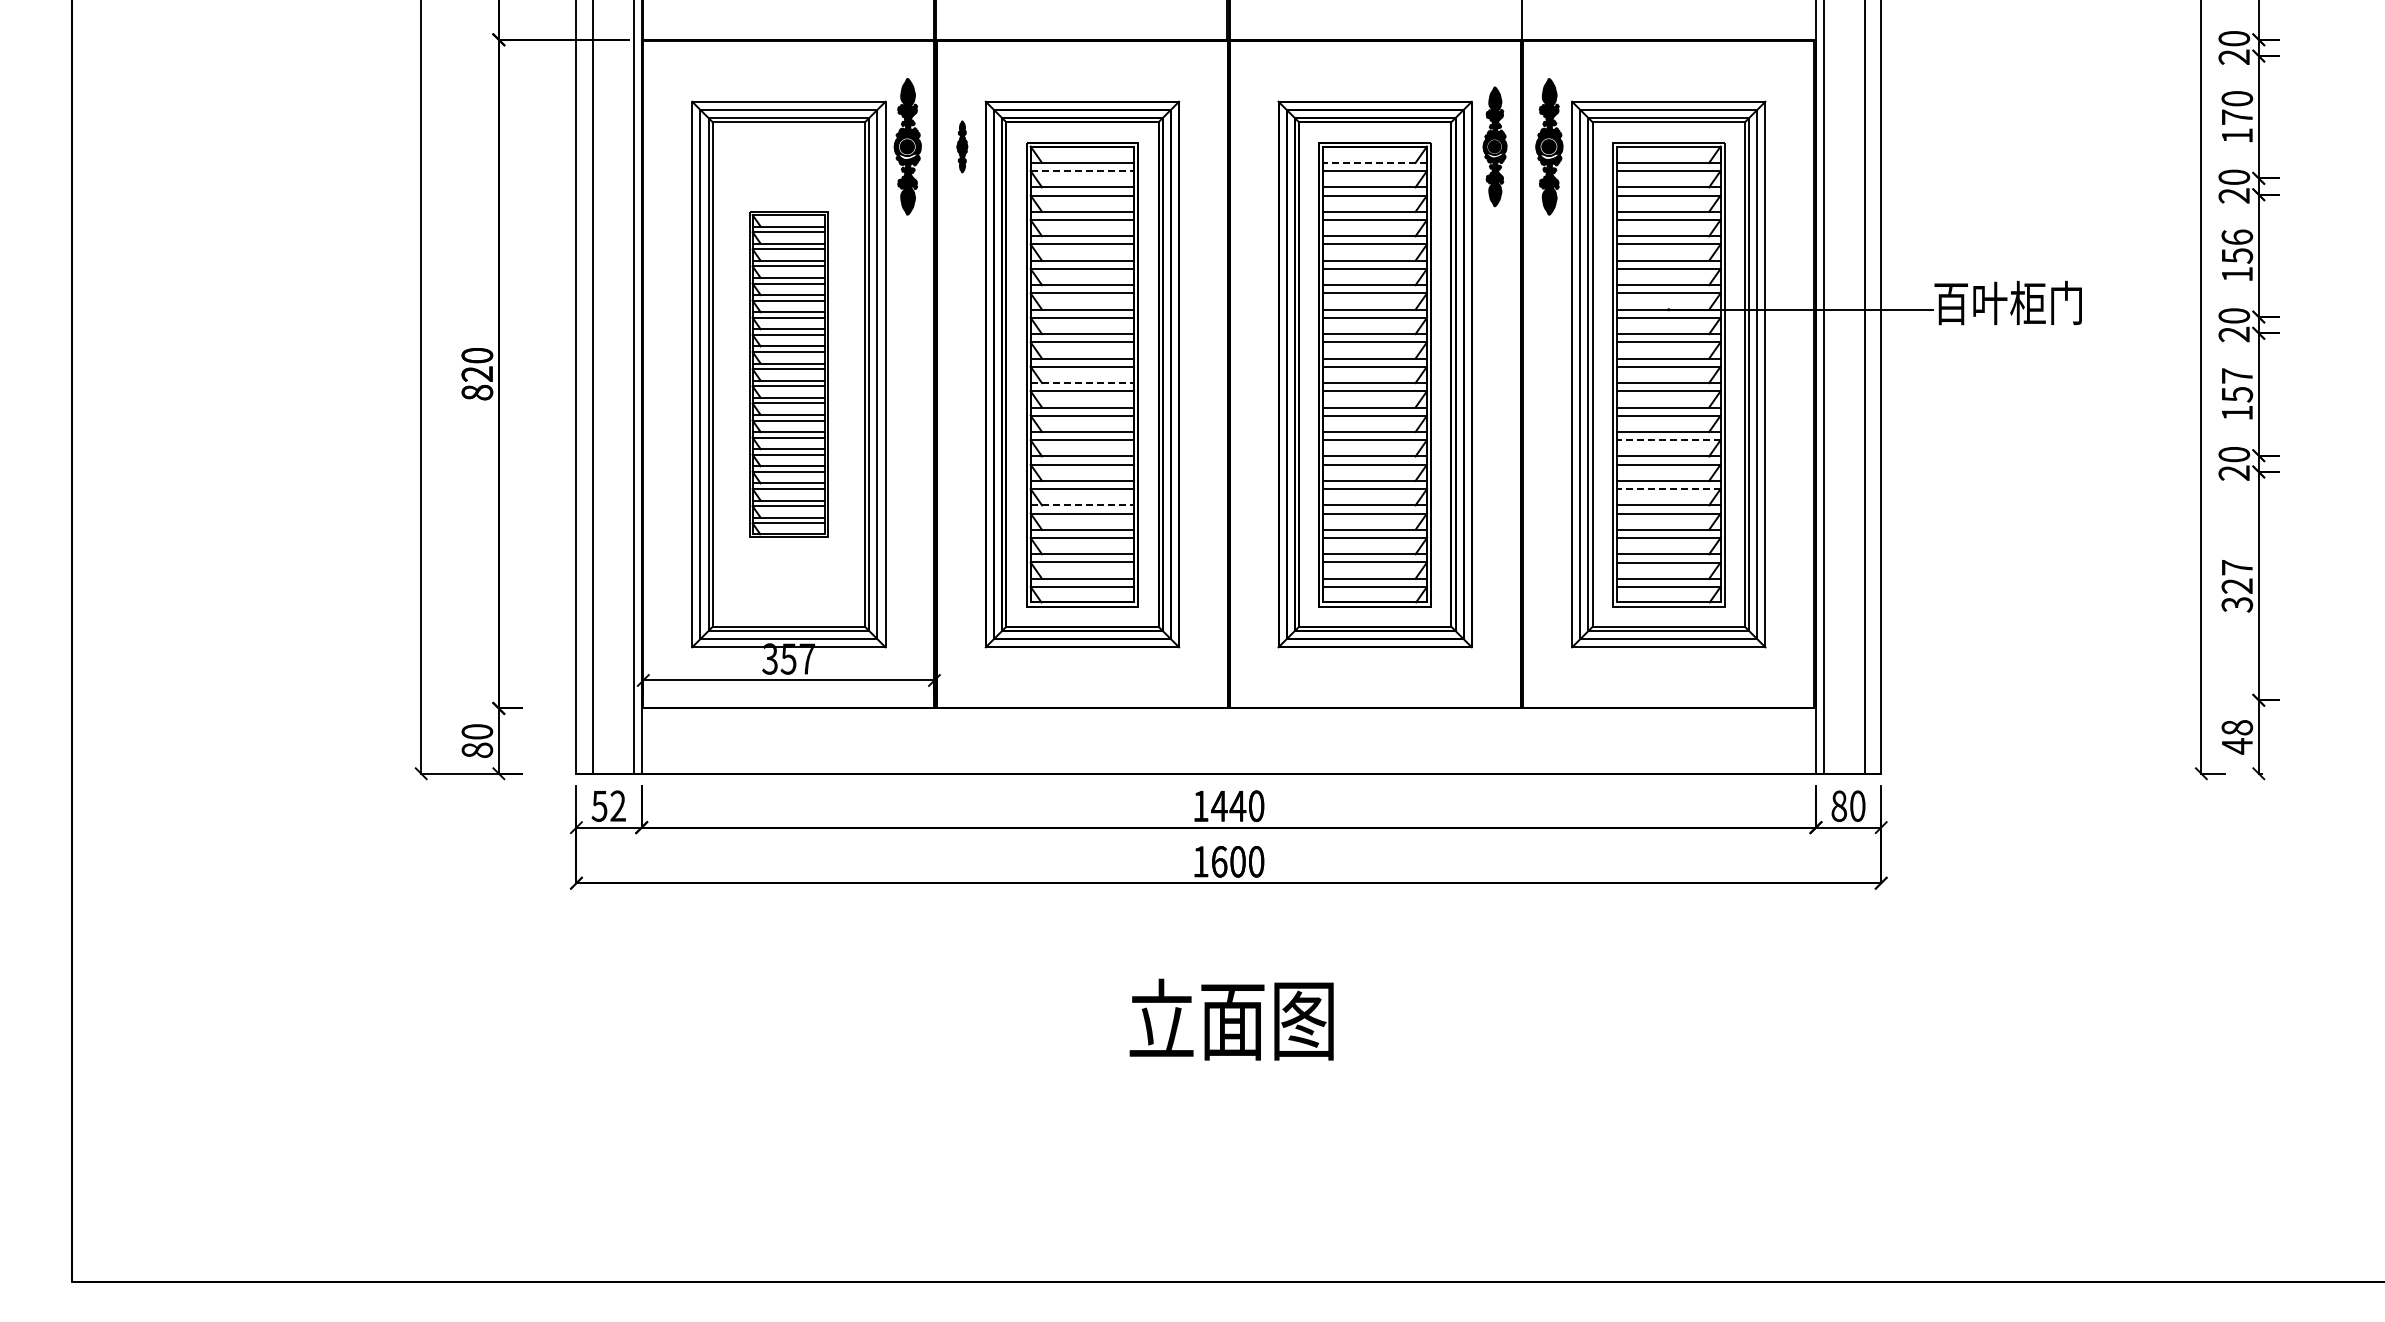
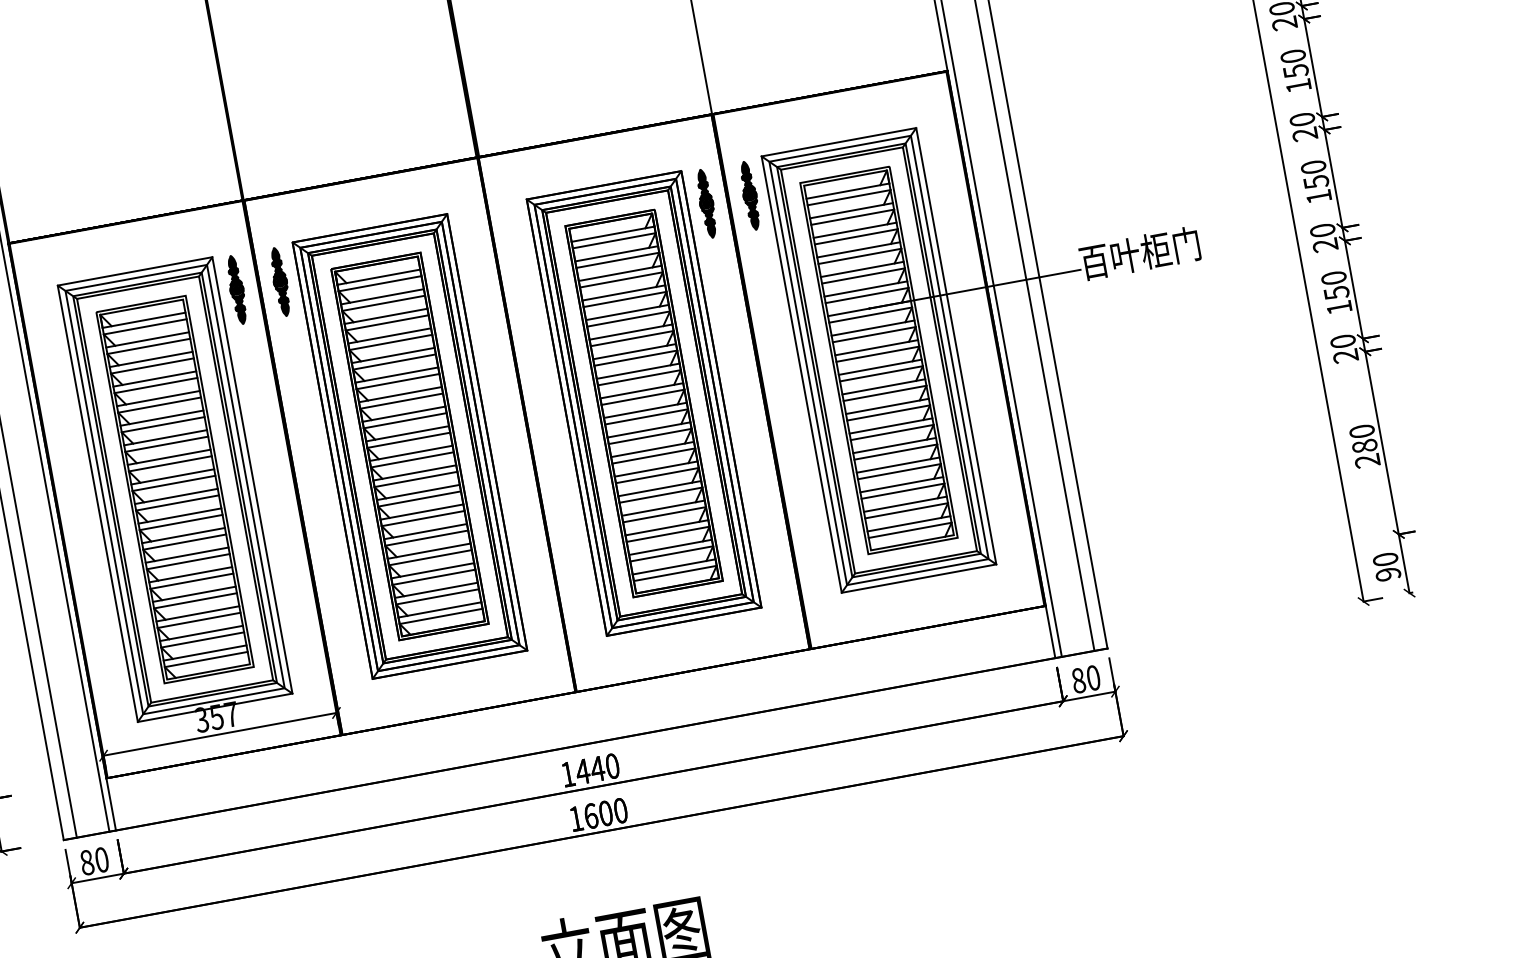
text: (2237, 117) -> (1296, 71), 170 -> 150
part: (908, 146) -> (237, 289), size x0.62
part: (962, 146) -> (280, 281), size x1.67
part: (1495, 146) -> (706, 203), size x0.71
part: (1549, 146) -> (750, 195), size x0.62
line: (1375, 162) -> (613, 233), dashed -> solid
line: (1082, 171) -> (380, 284), dashed -> solid
text: (2236, 236) -> (1312, 166), 156 -> 150
part: (788, 374) -> (174, 489), size x1.43
text: (2237, 375) -> (1334, 277), 157 -> 150
line: (1082, 383) -> (411, 453), dashed -> solid
line: (1668, 440) -> (888, 413), dashed -> solid
line: (1668, 489) -> (895, 452), dashed -> solid
line: (1082, 505) -> (429, 551), dashed -> solid
text: (2237, 586) -> (1365, 446), 327 -> 280
text: (2237, 737) -> (1387, 567), 48 -> 90
text: (608, 805) -> (94, 860), 52 -> 80

